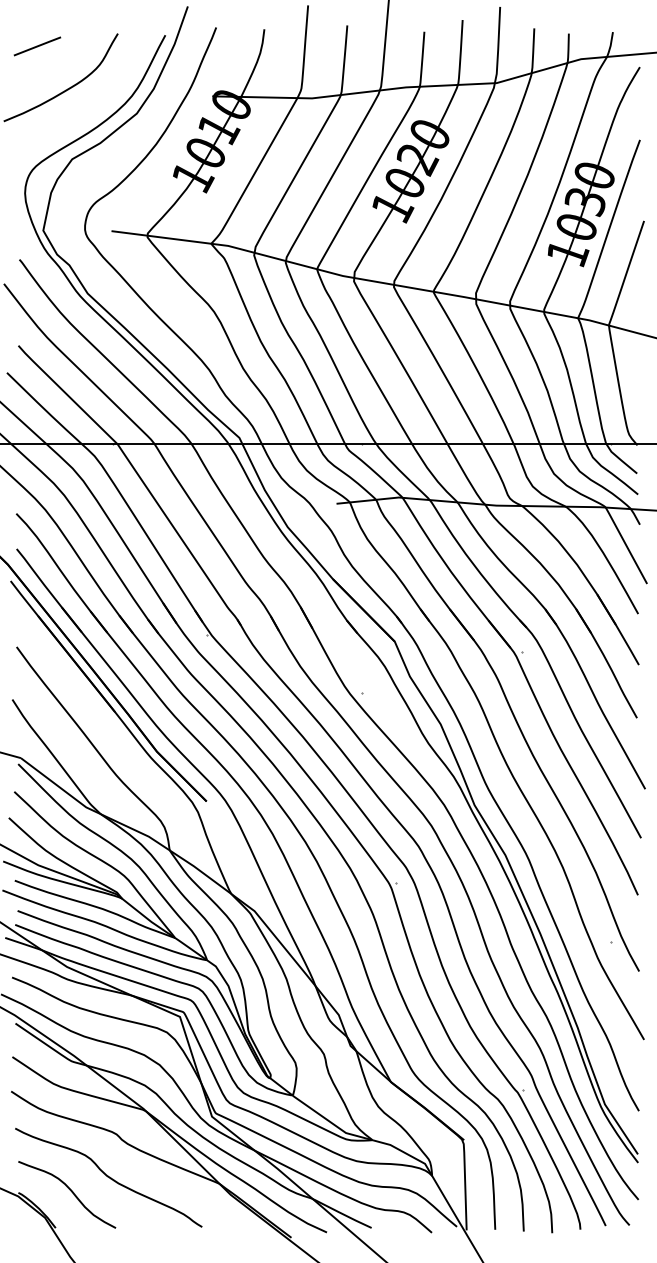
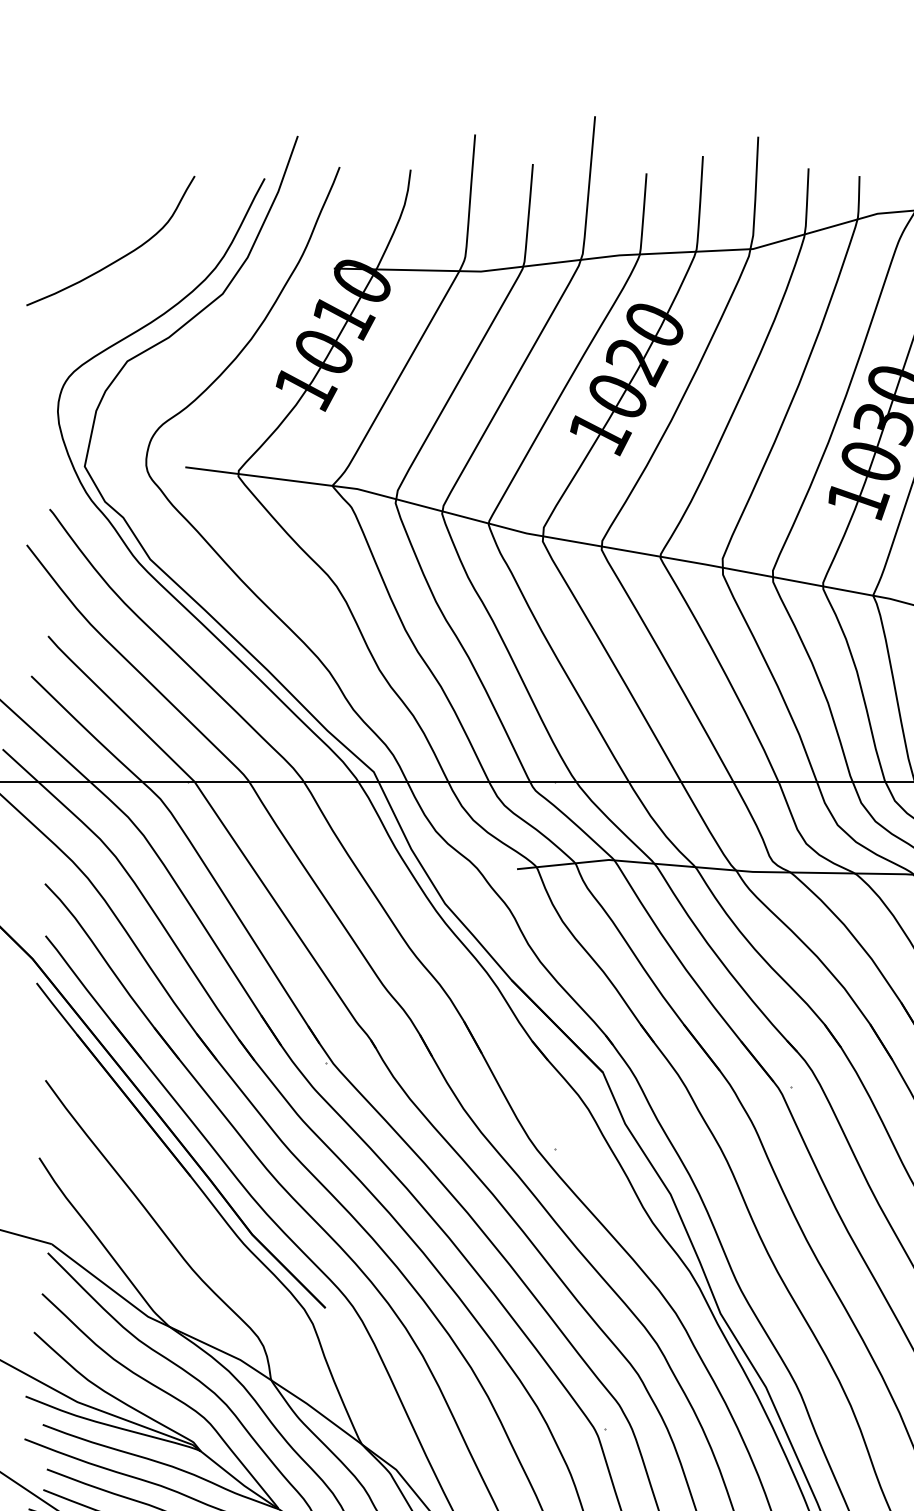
line: (37, 46) -> (76, 195), removed

